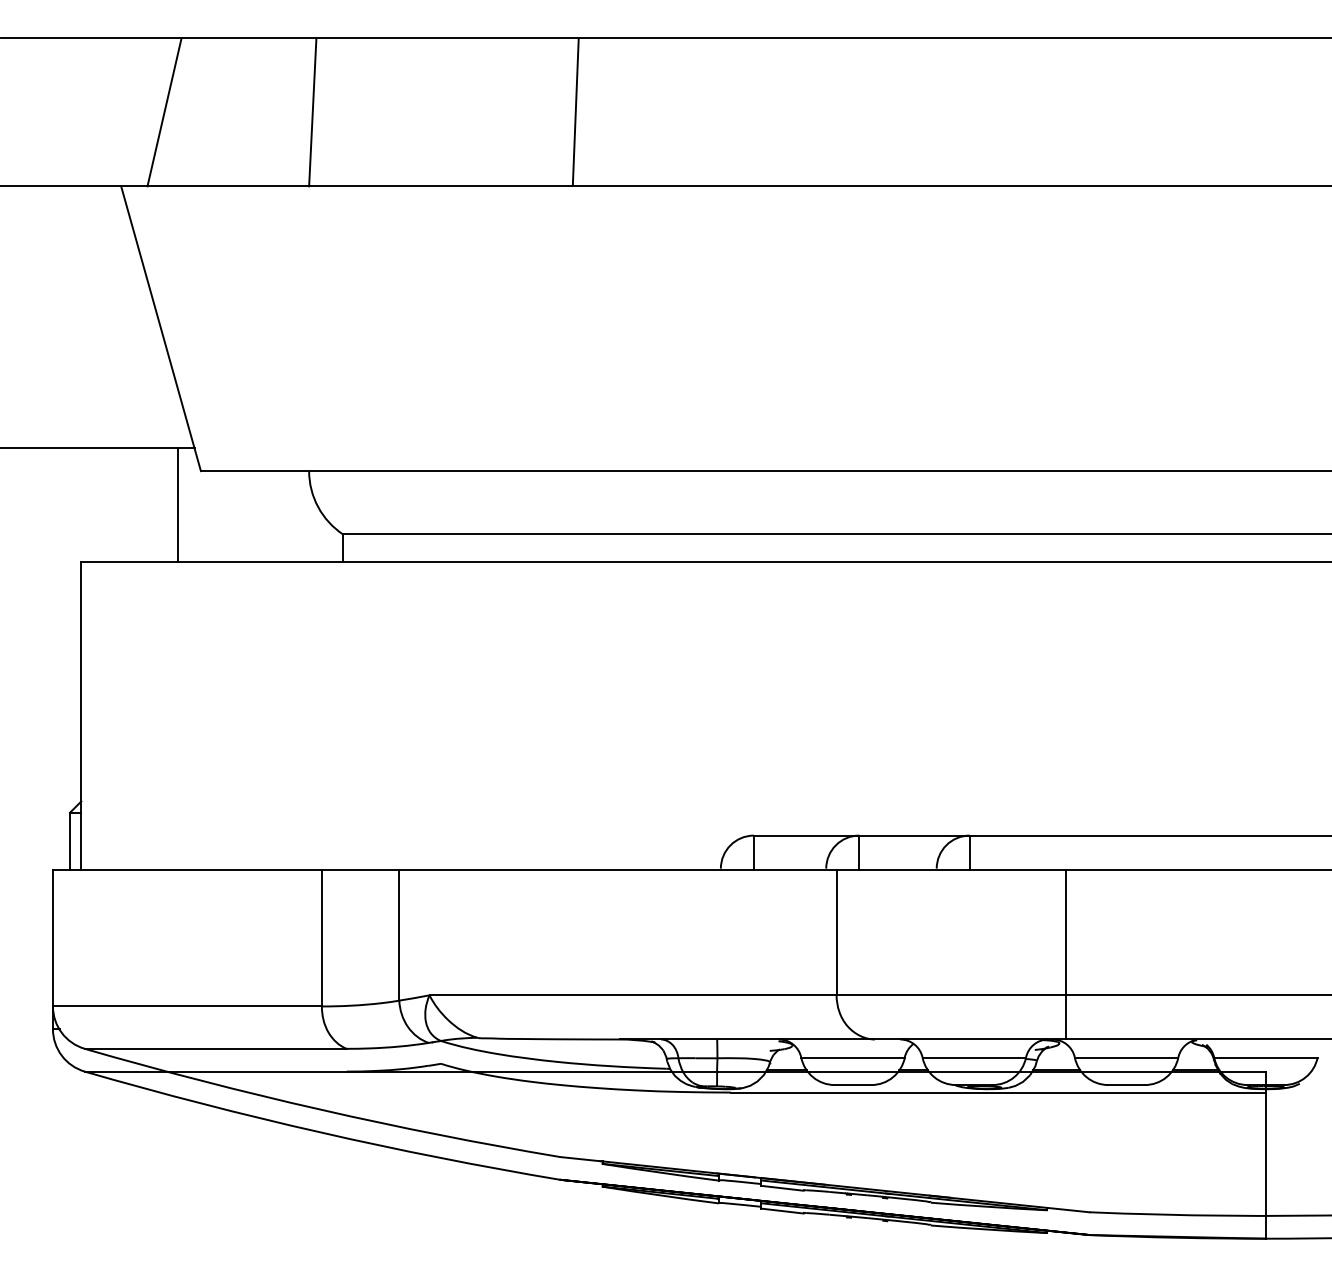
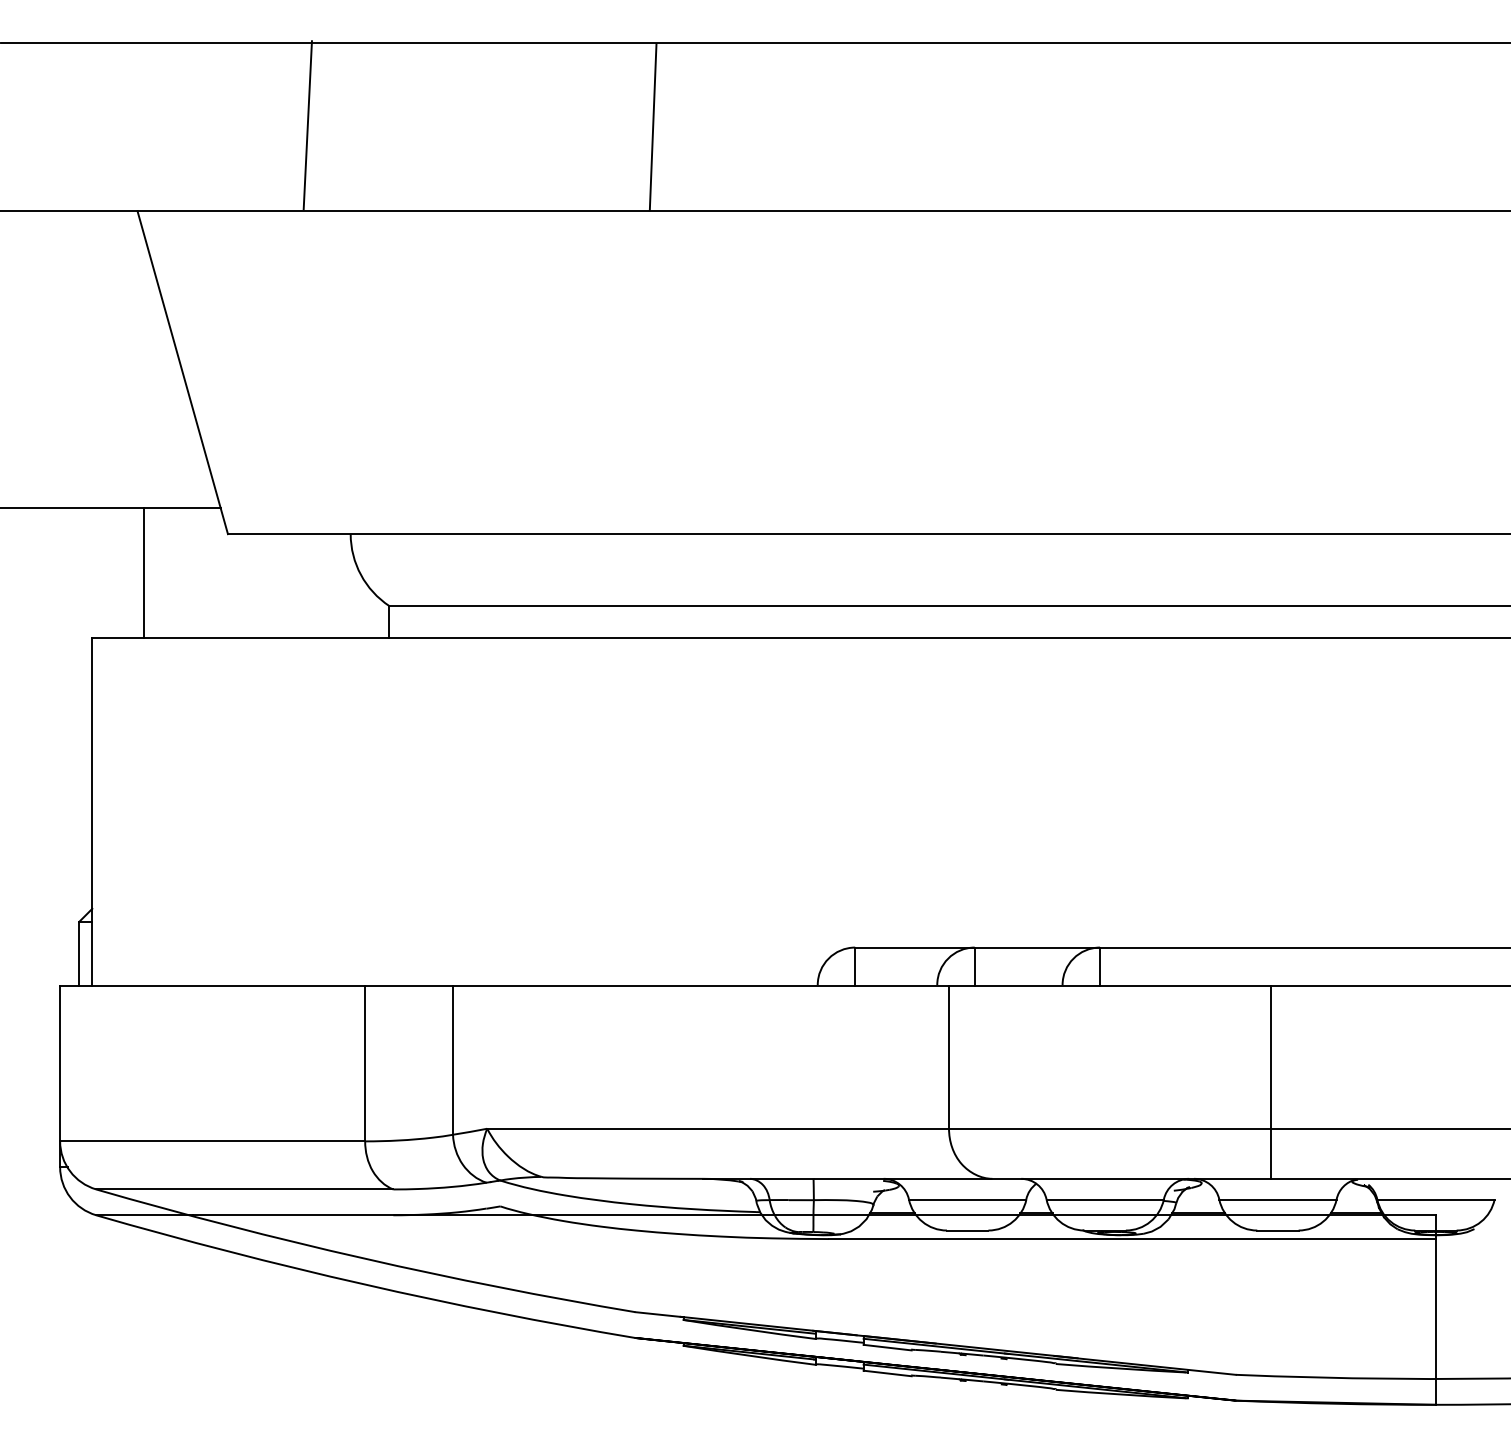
line: (164, 112) -> (186, 127), removed
line: (312, 112) -> (307, 125), moved
line: (178, 504) -> (144, 572), moved
line: (1066, 954) -> (1271, 1082), moved

